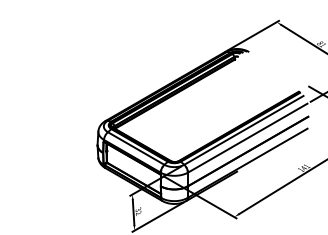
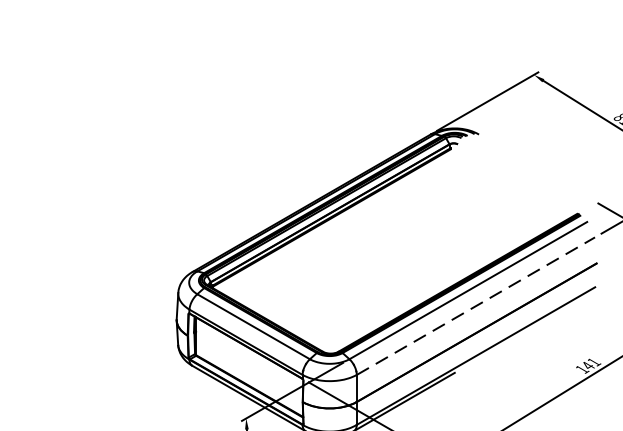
line: (248, 137) -> (477, 304), solid -> dashed

